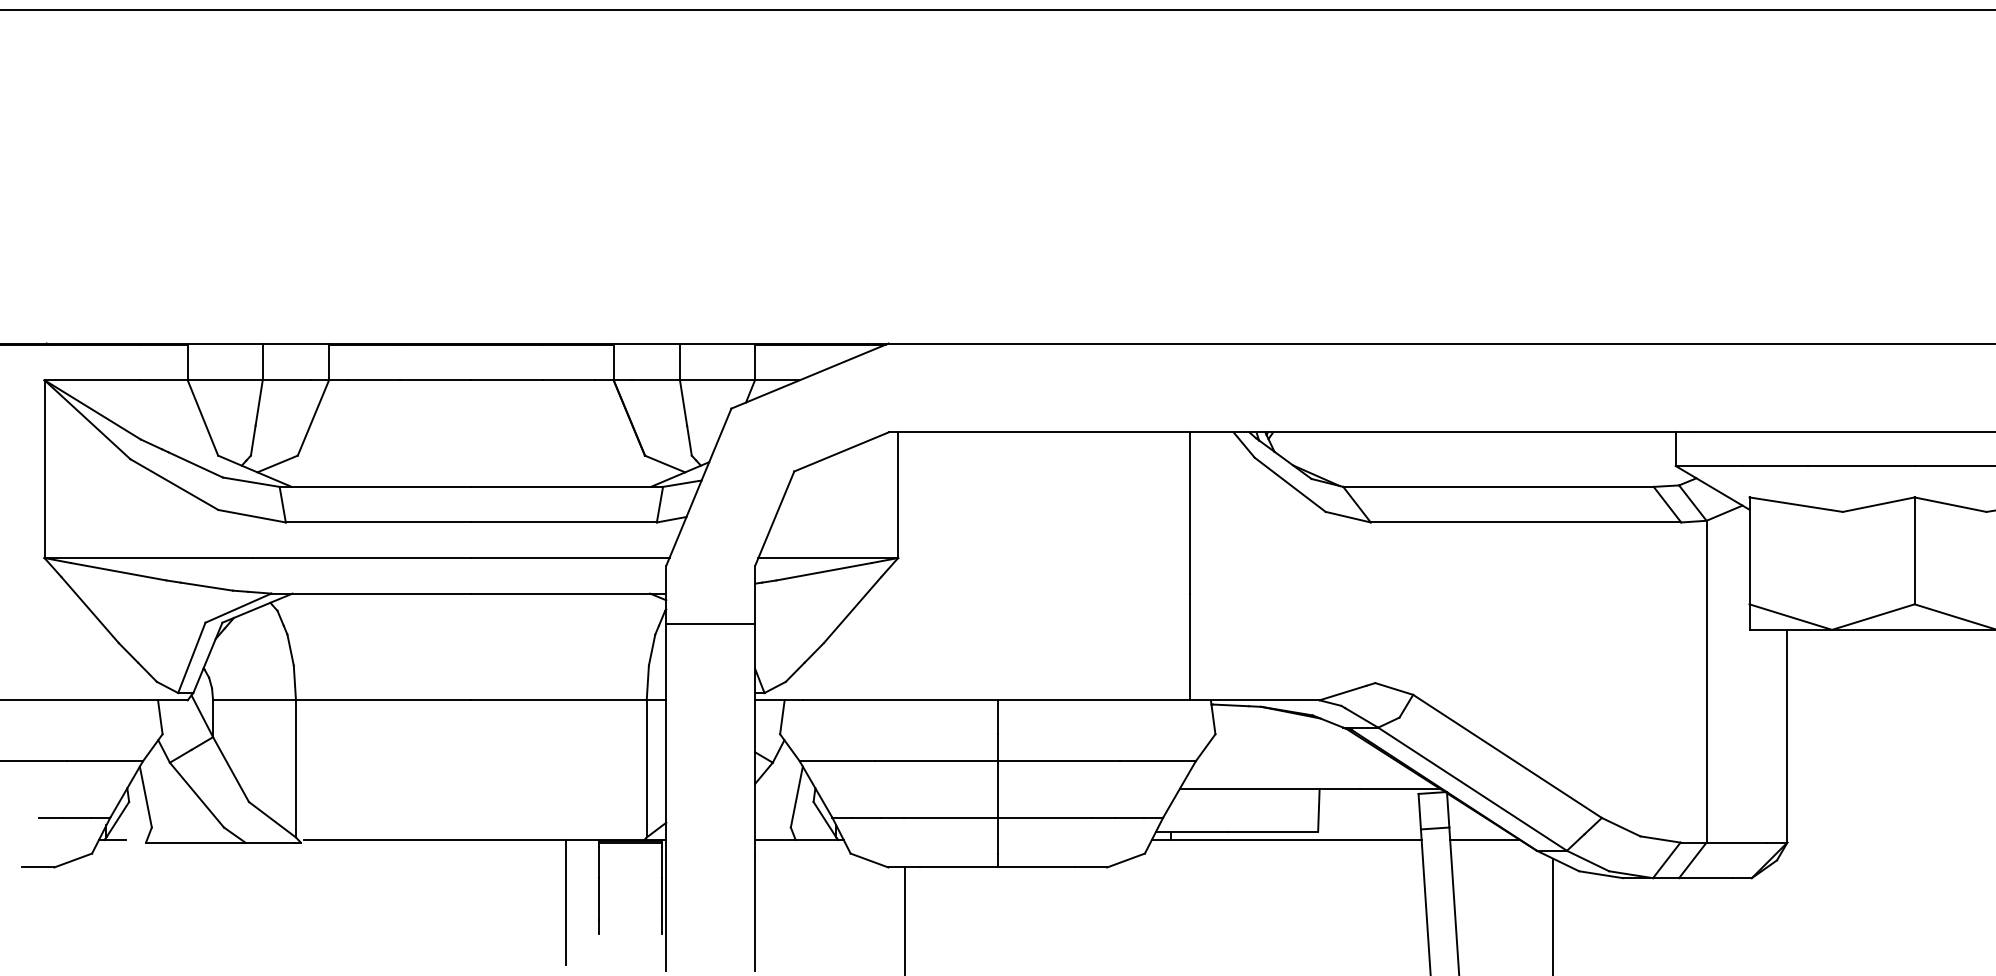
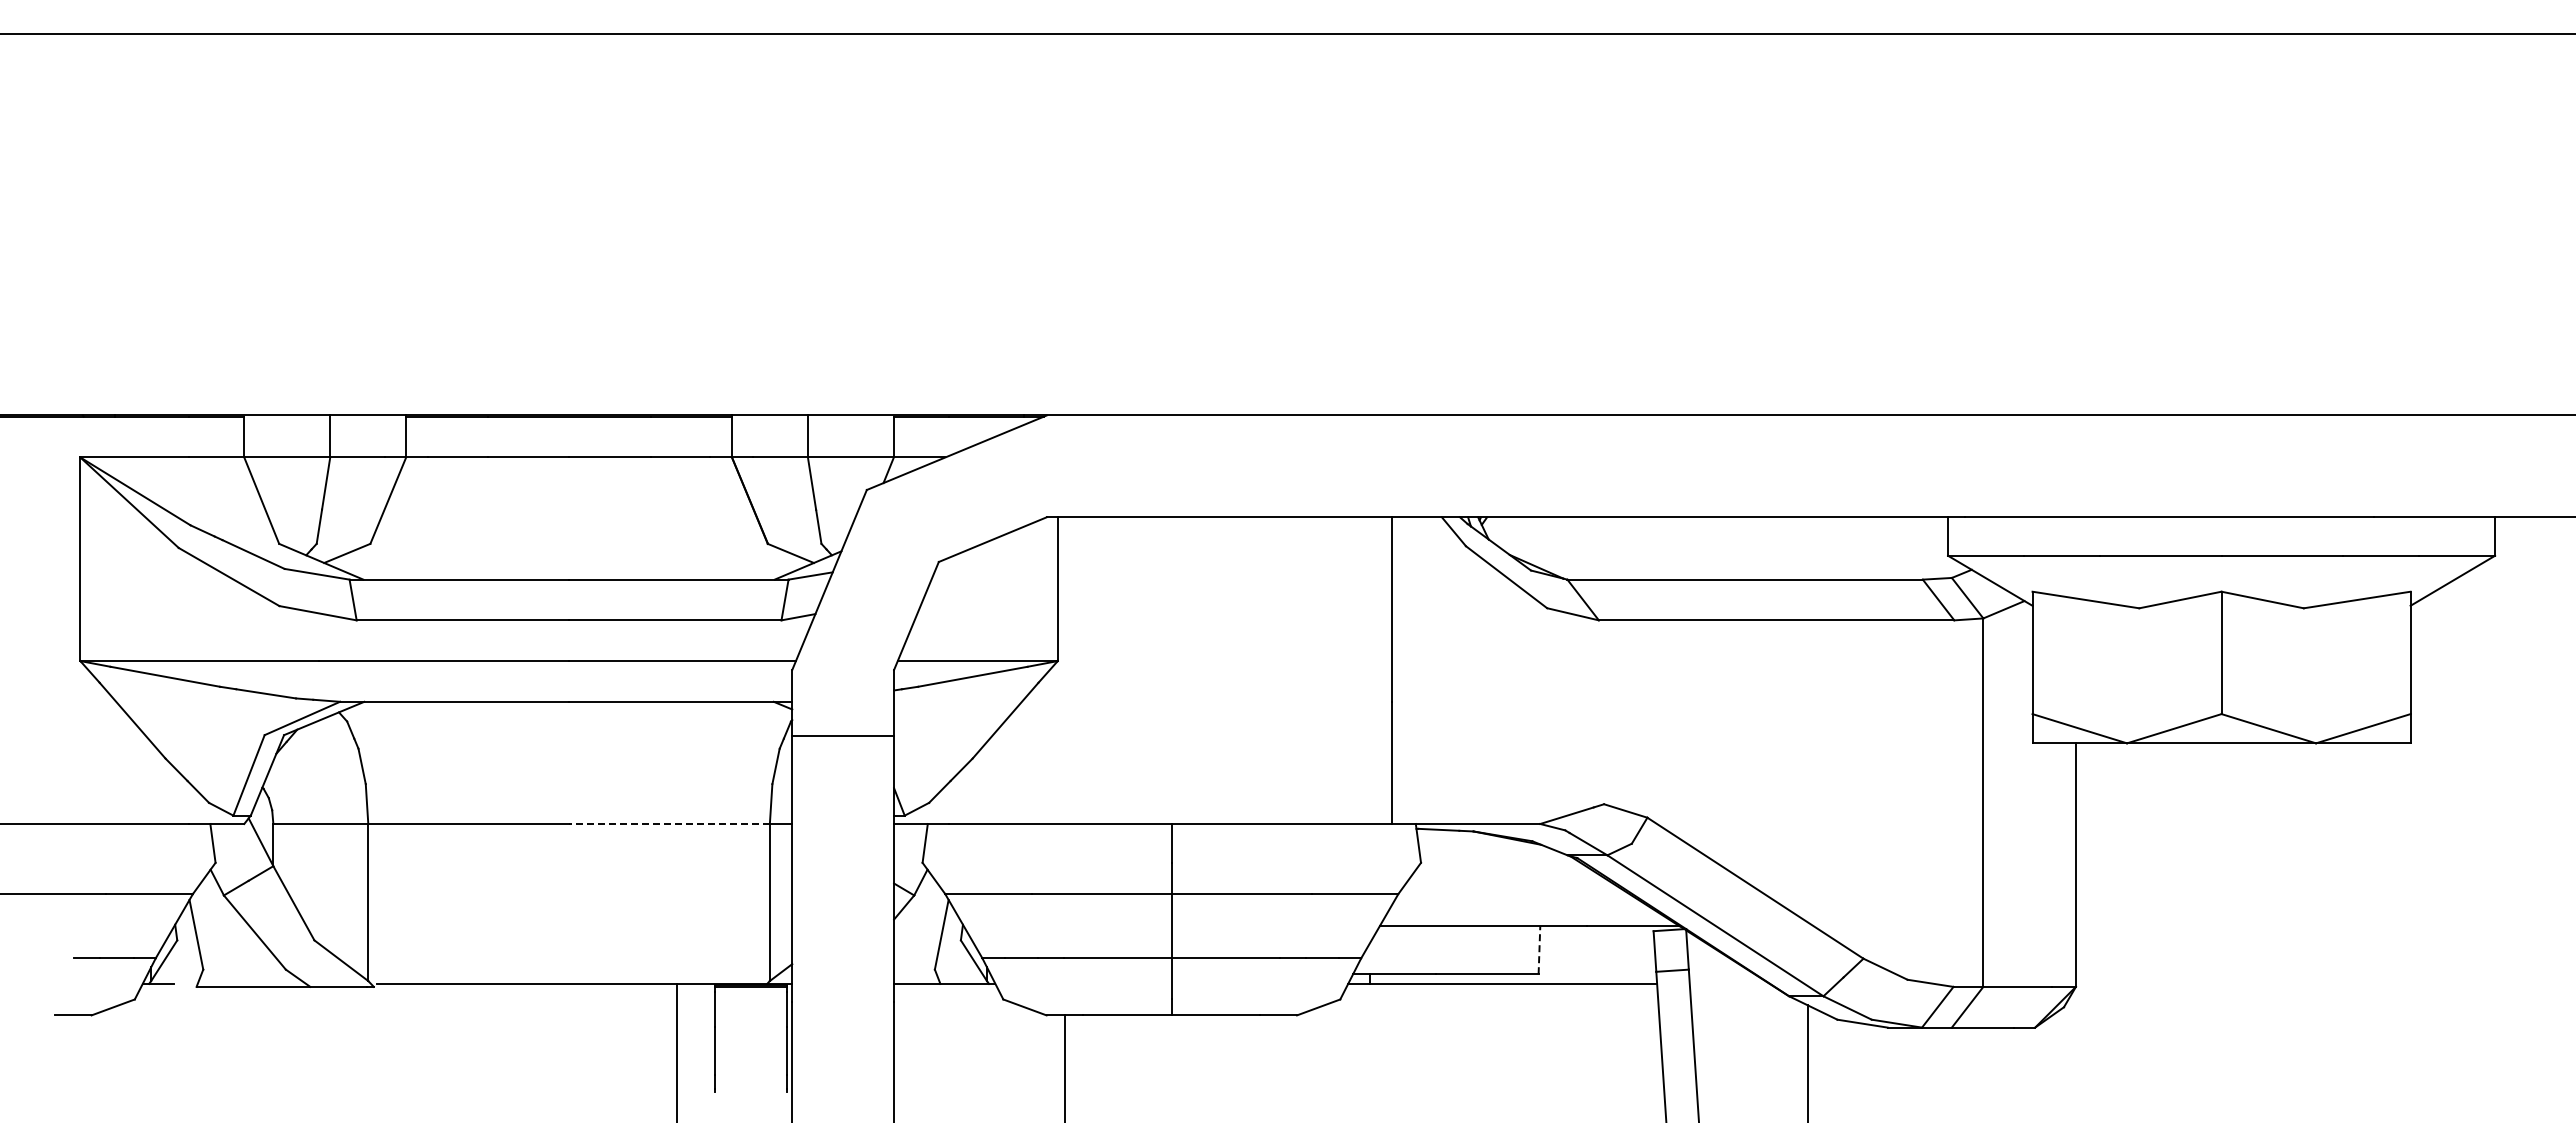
line: (558, 699) -> (668, 823), solid -> dashed
line: (1318, 809) -> (1539, 949), solid -> dashed
line: (1484, 839) -> (1729, 983), removed

